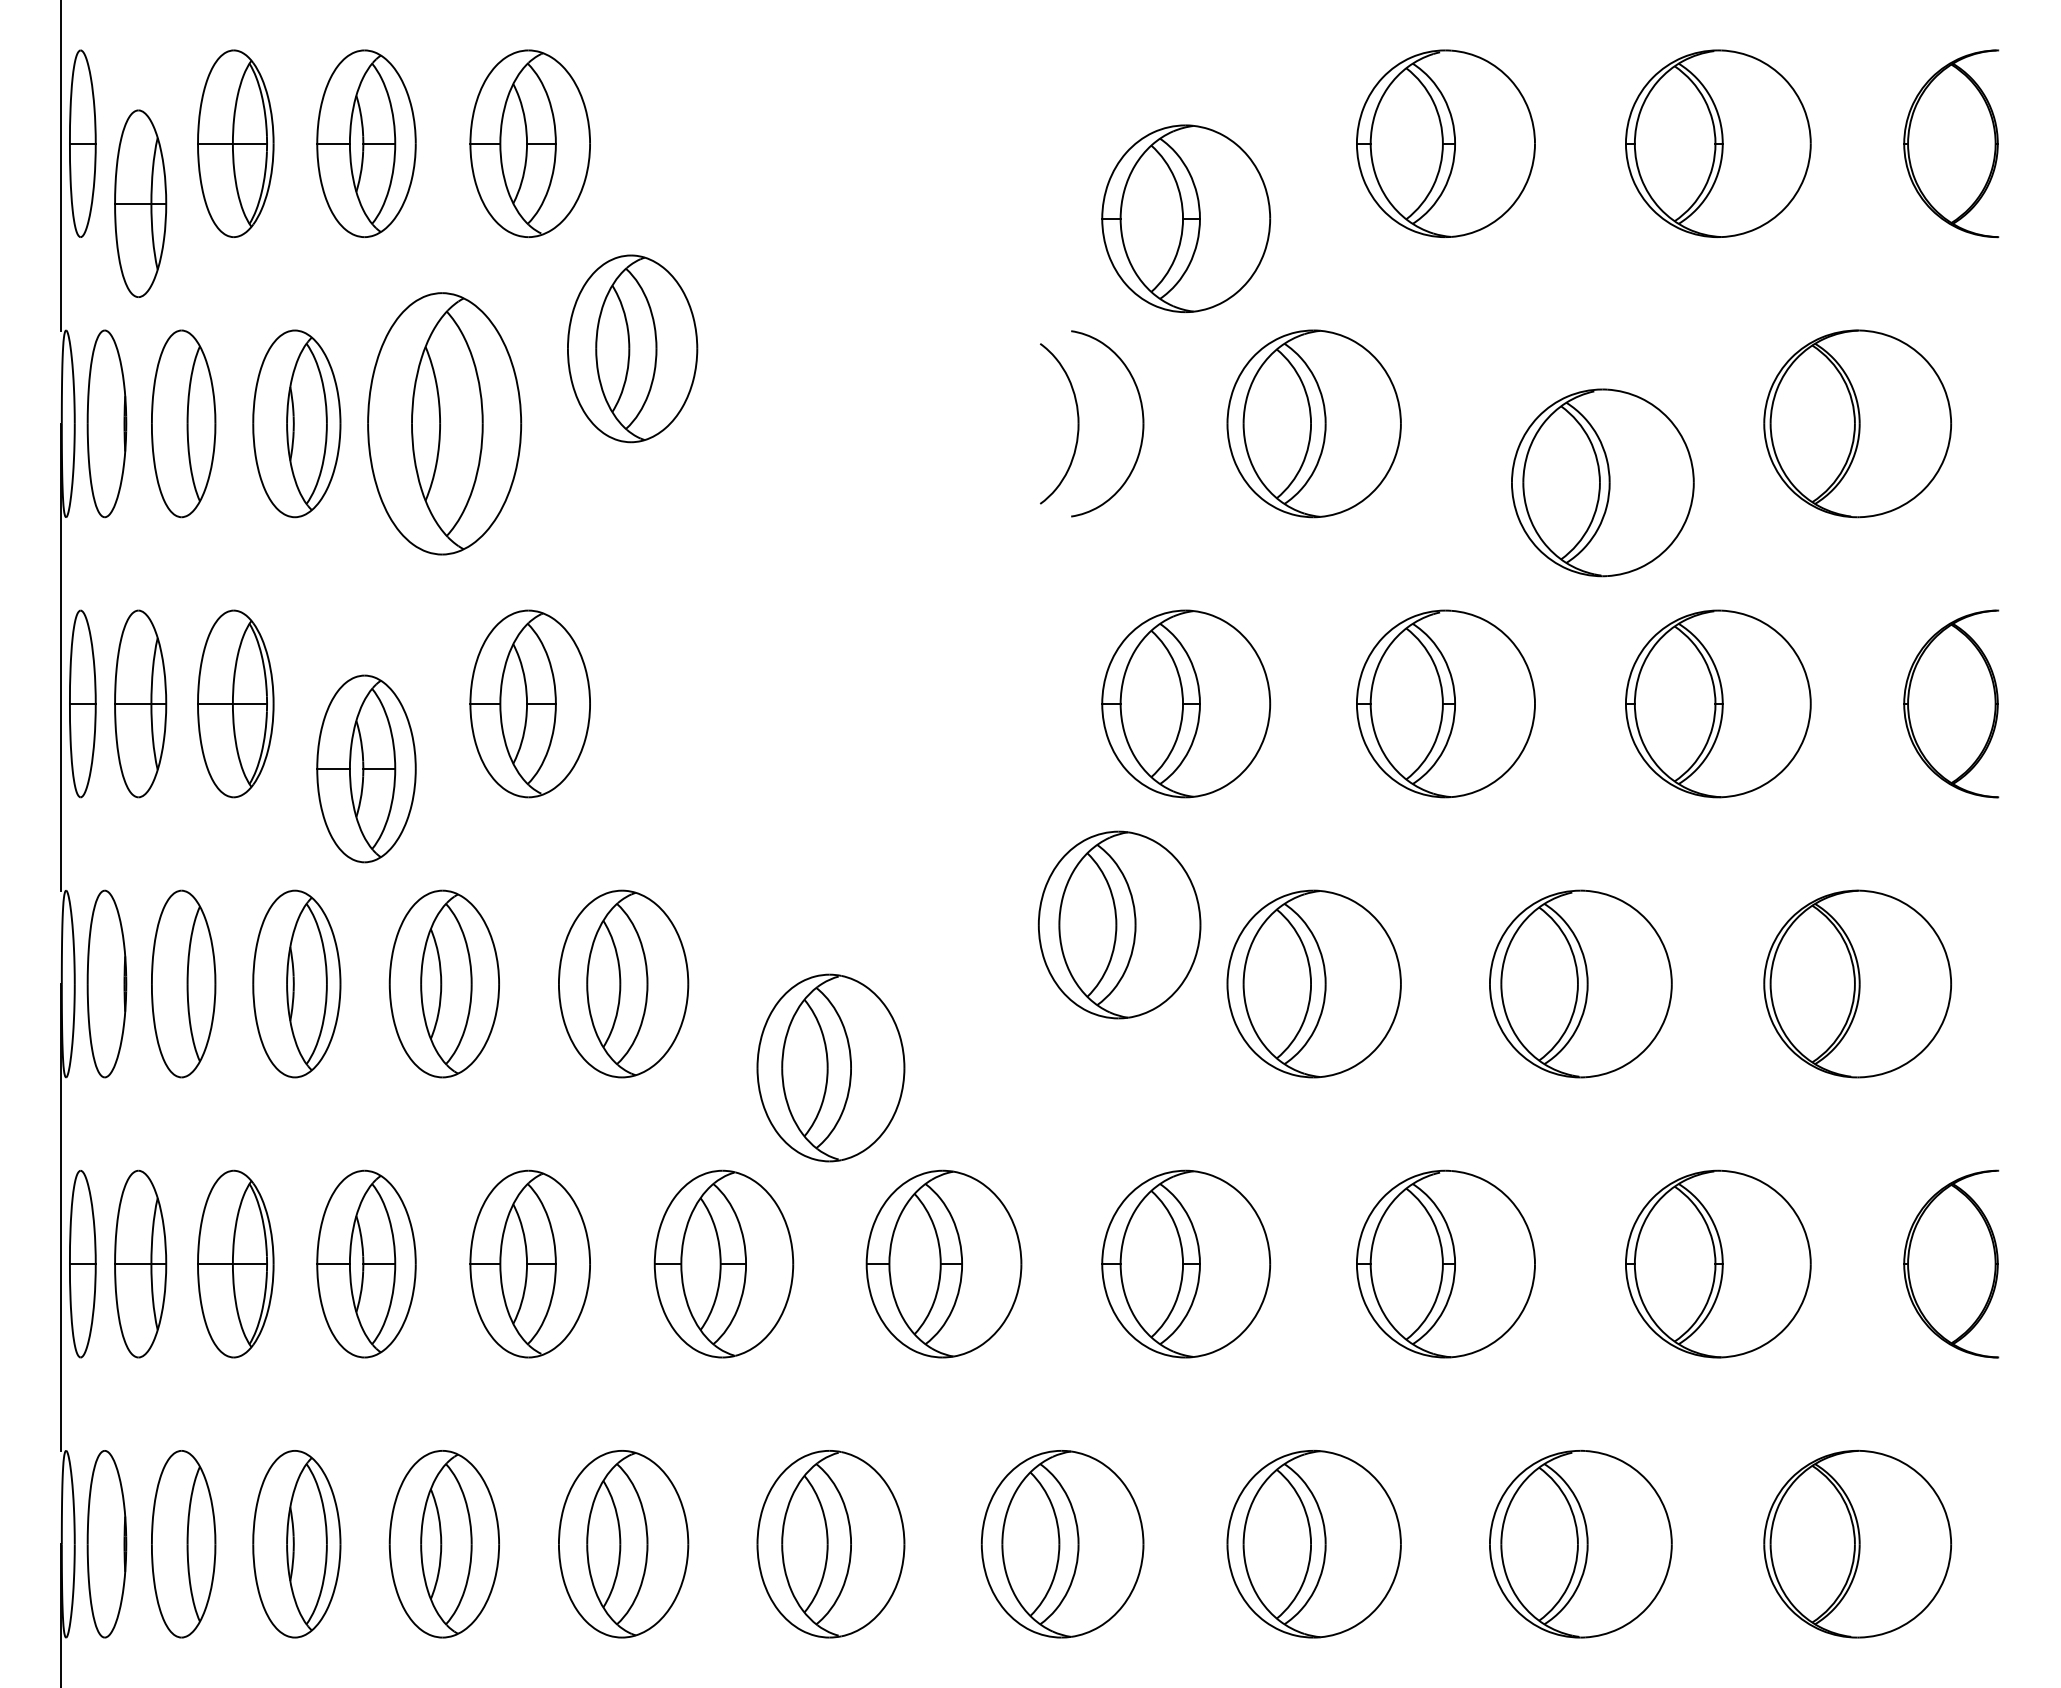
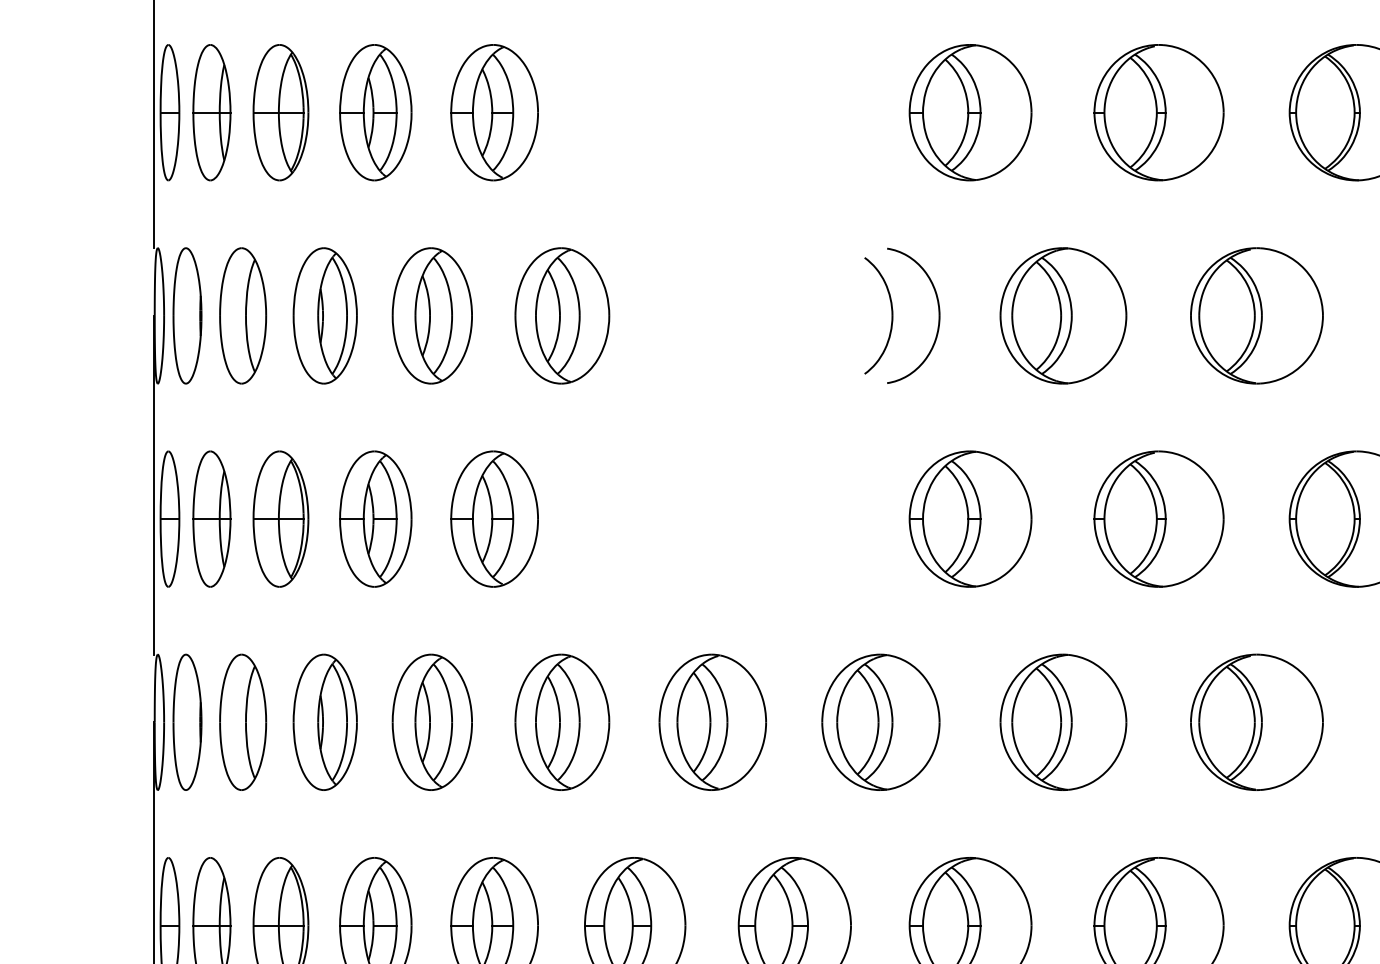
part: (140, 203) -> (211, 112), moved
part: (1186, 218) -> (970, 112), moved
part: (632, 348) -> (562, 315), moved
part: (443, 423) -> (431, 315), size x0.71
part: (1602, 482) -> (1256, 315), moved
part: (366, 768) -> (375, 518), moved
part: (1119, 924) -> (880, 721), moved
part: (830, 1067) -> (712, 721), moved

